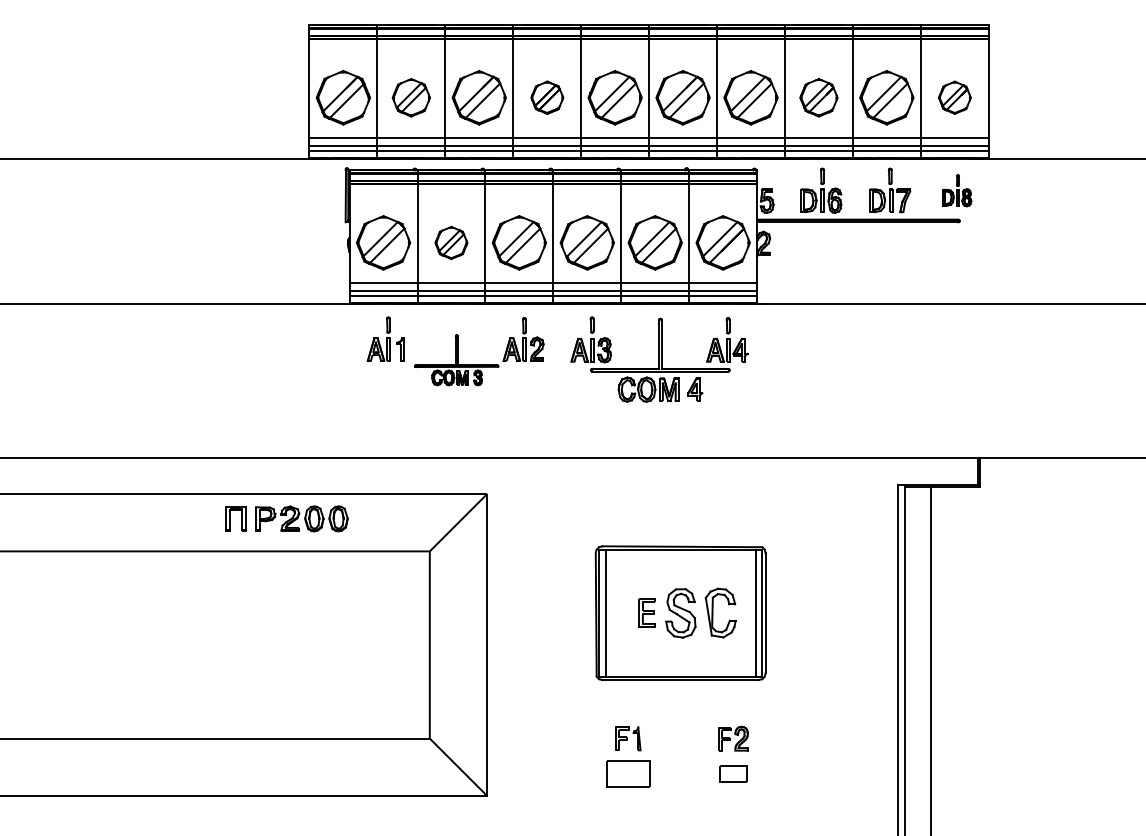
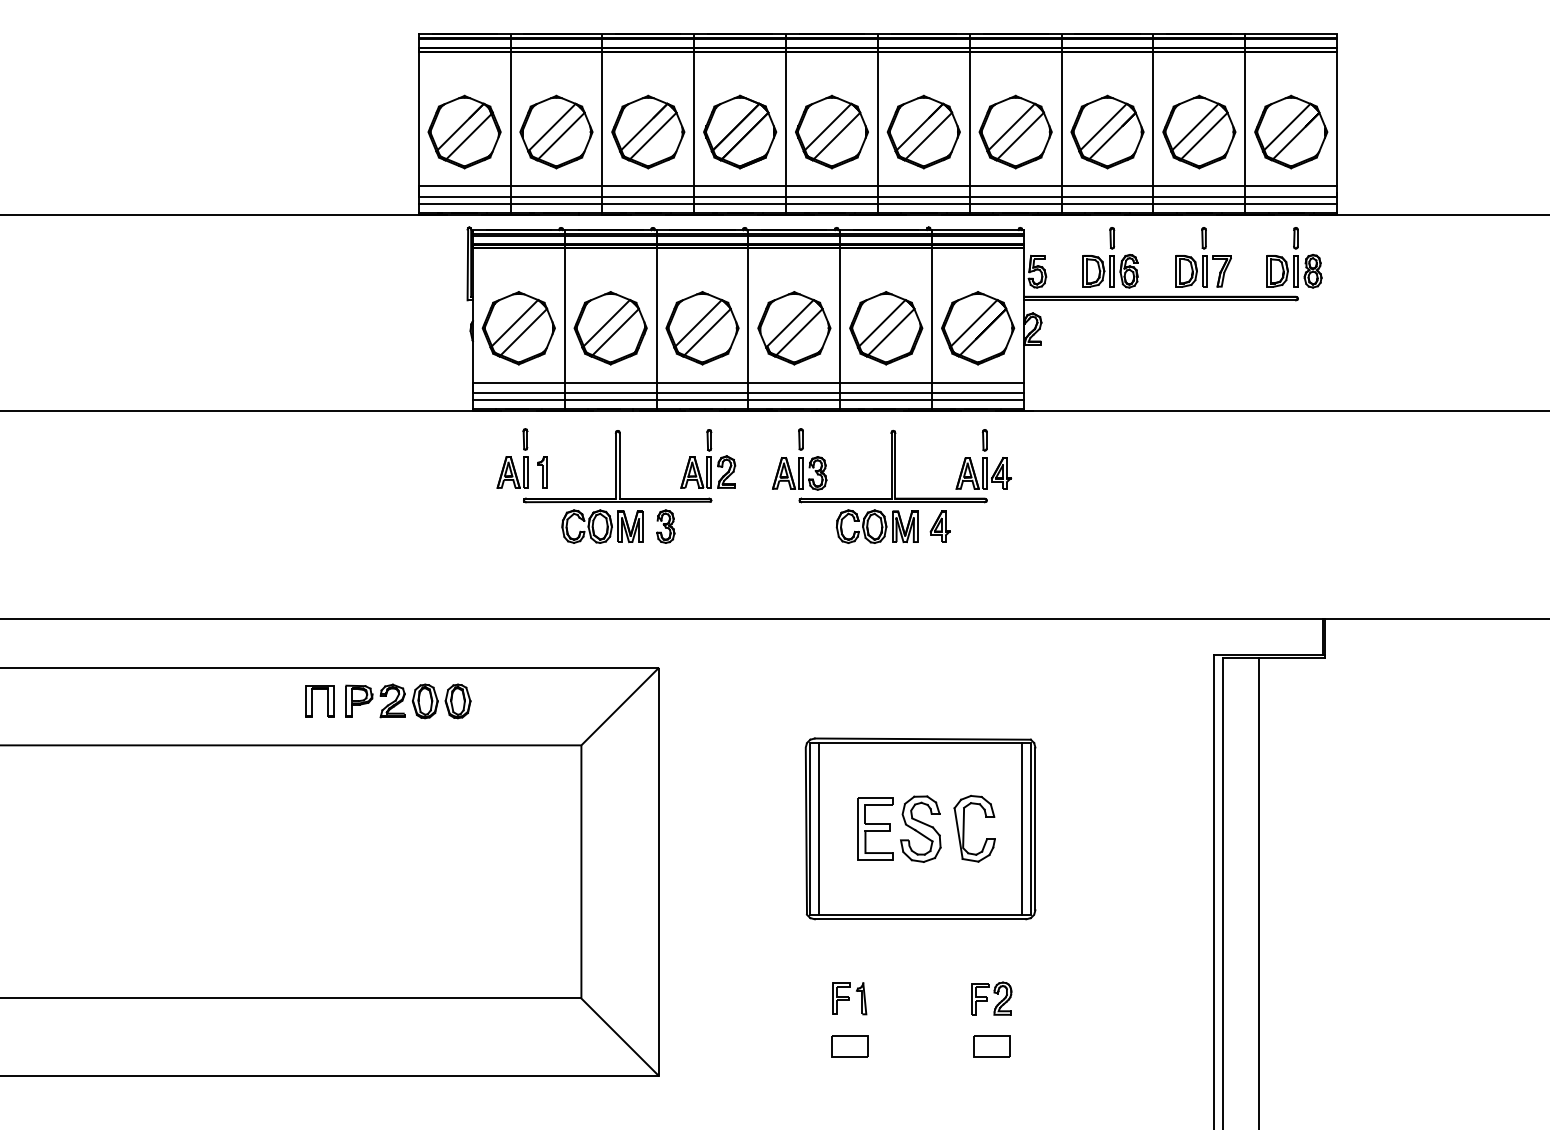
part: (411, 97) -> (556, 131), size x1.43
part: (547, 97) -> (740, 131), size x1.67
part: (818, 97) -> (1107, 131), size x1.43
part: (955, 97) -> (1291, 131), size x1.67
part: (957, 190) -> (1294, 257), size x1.43
part: (451, 243) -> (610, 328), size x1.67
part: (456, 359) -> (617, 486), size x1.67
part: (647, 612) -> (875, 828), size x1.67
part: (628, 774) -> (849, 1046), size x0.62

